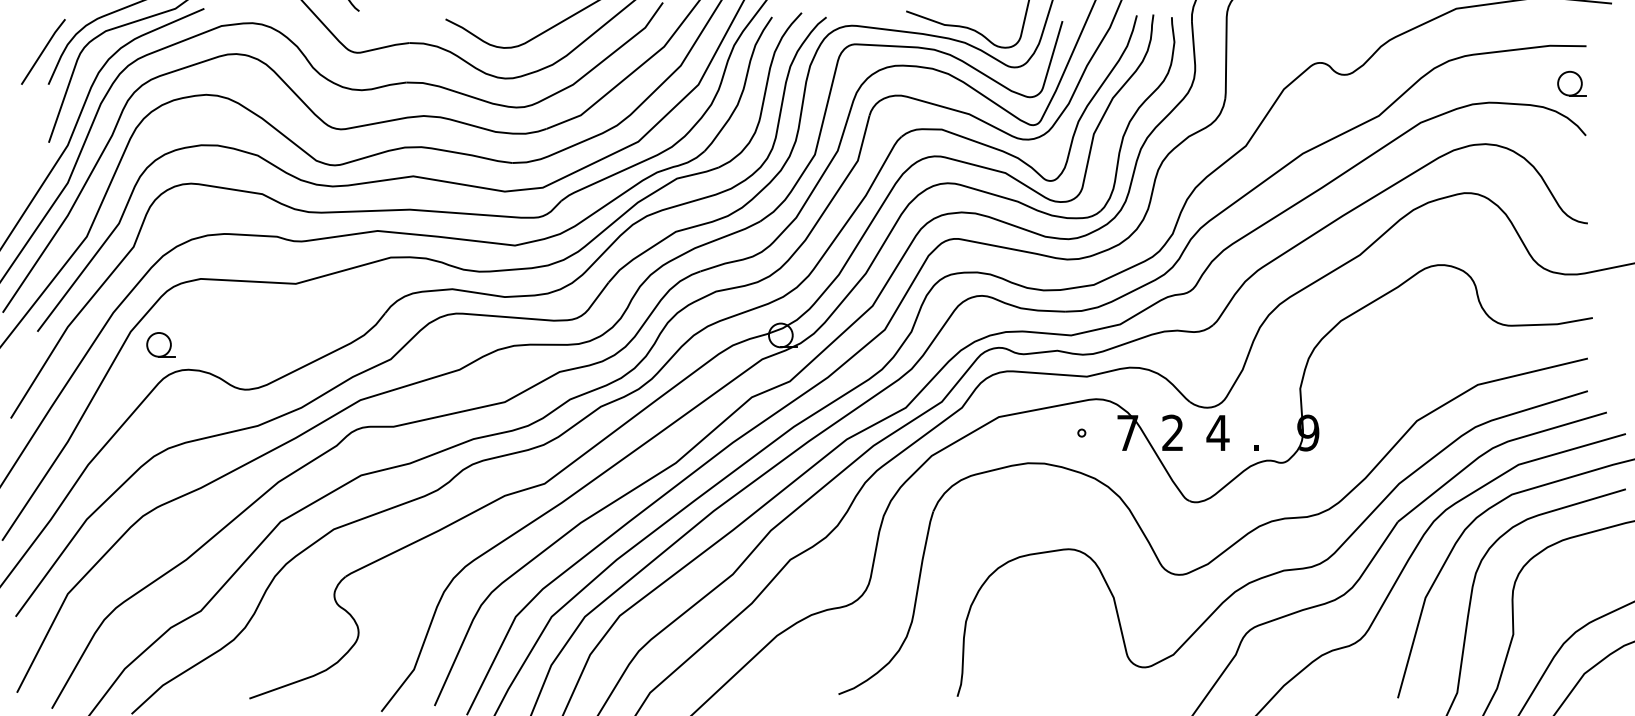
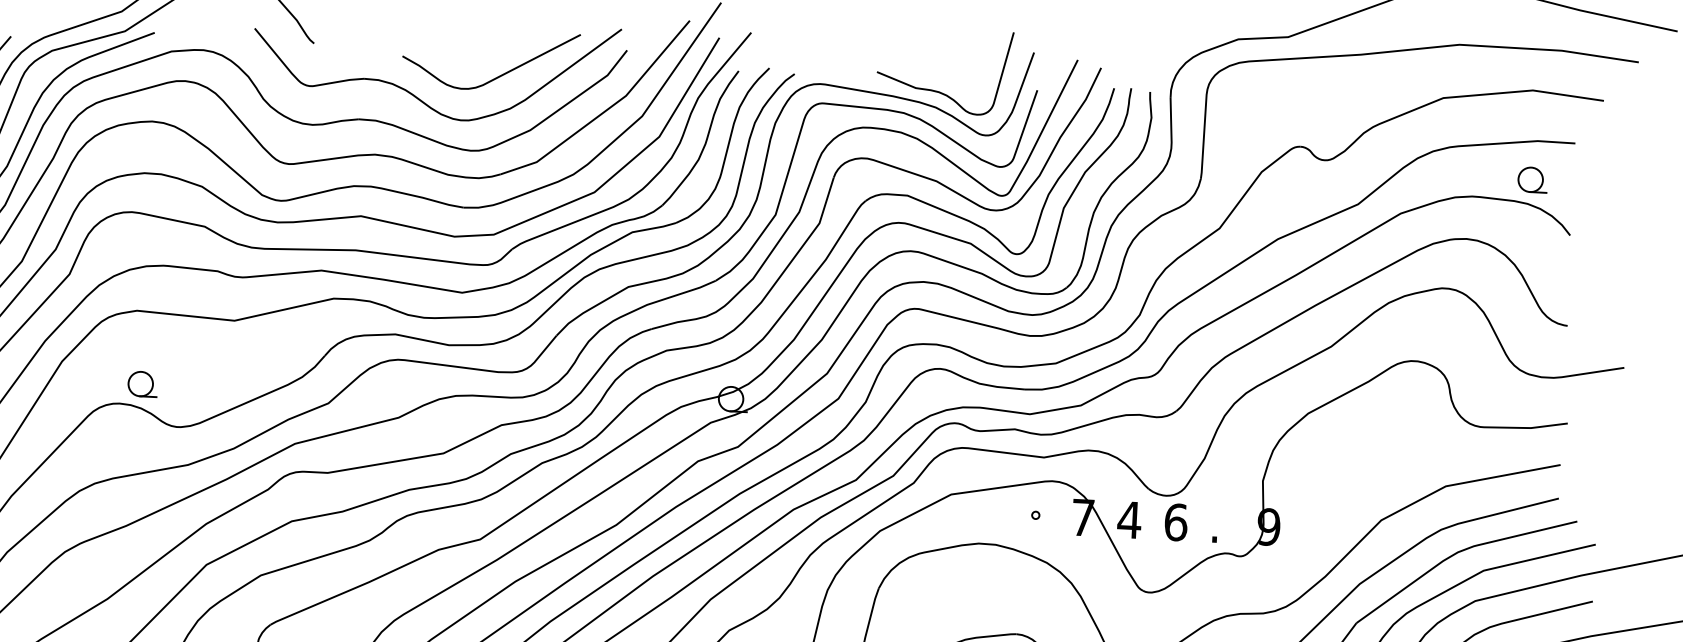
part: (1571, 83) -> (1532, 179), moved
part: (160, 344) -> (142, 383), moved
text: (1172, 432) -> (1129, 519), 2 -> 4
text: (1217, 432) -> (1175, 521), 4 -> 6

